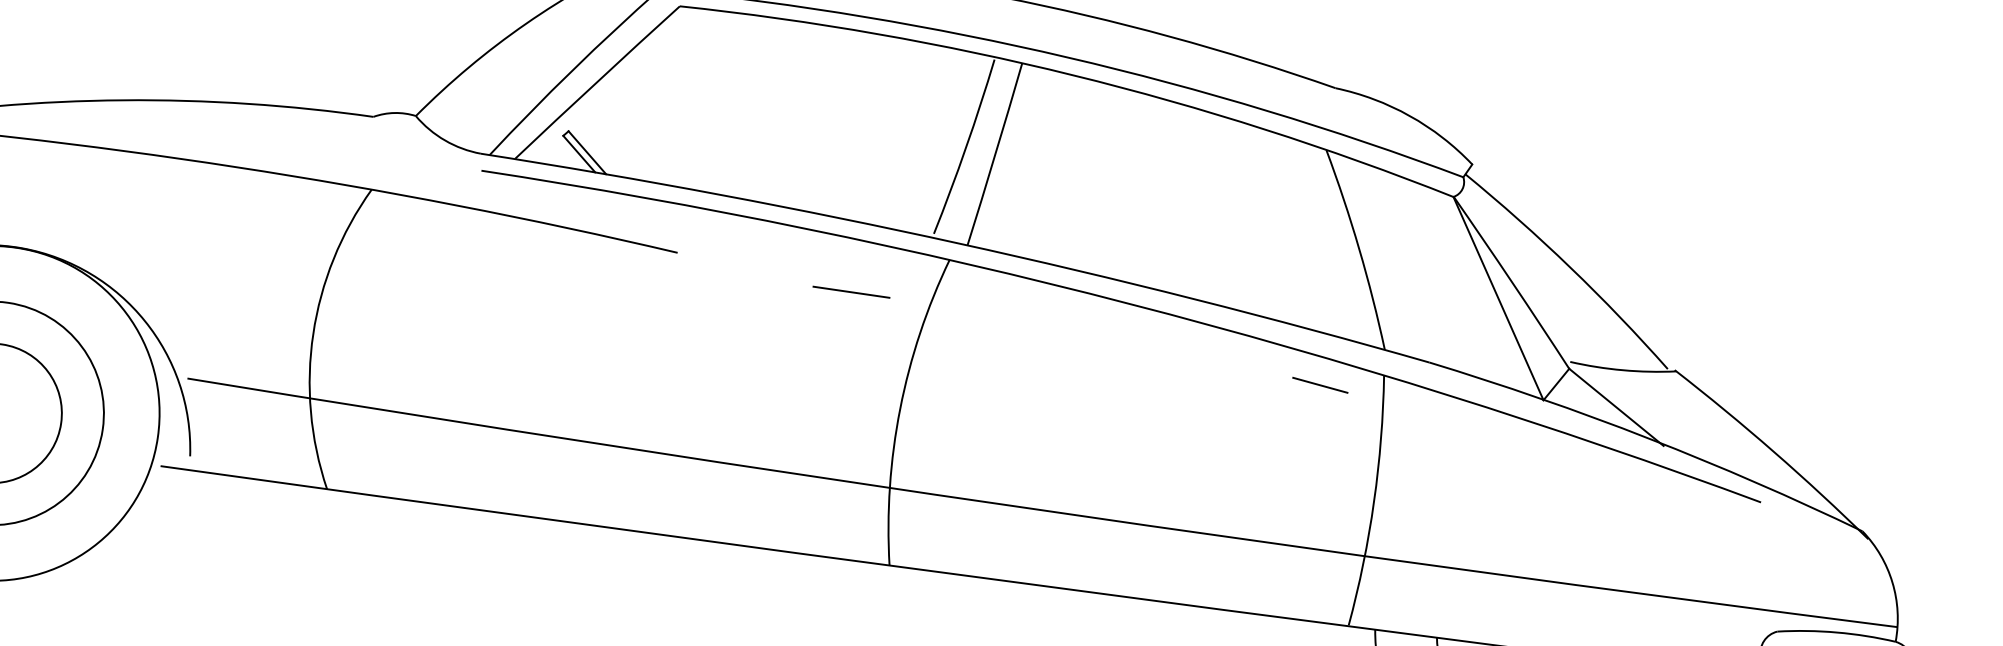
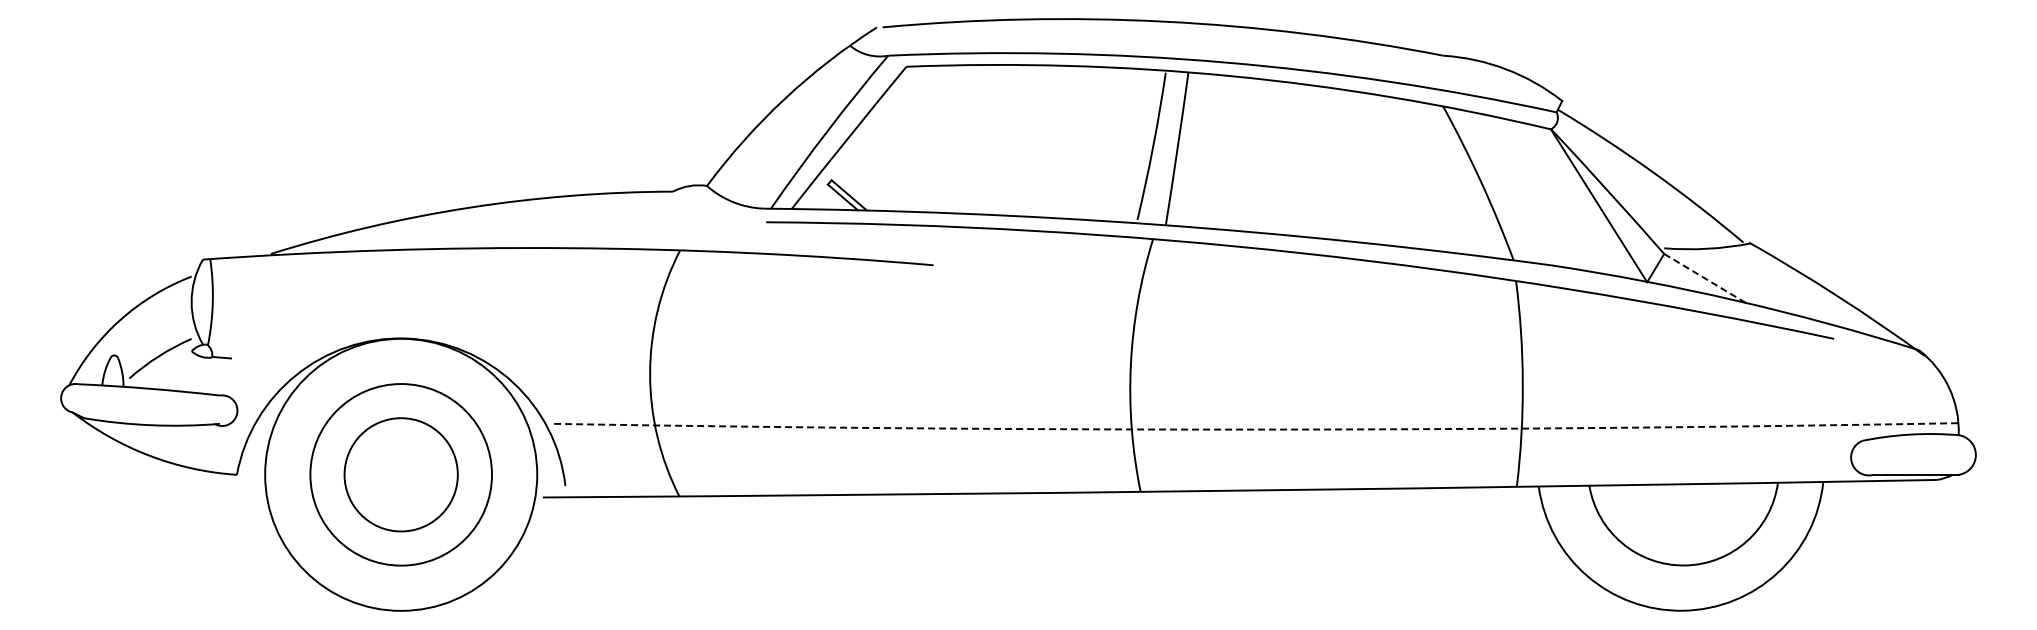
line: (850, 292) -> (1077, 276), removed
line: (1319, 385) -> (1465, 296), removed
line: (1616, 407) -> (1706, 279), solid -> dashed
arc: (1041, 510) -> (1256, 429), solid -> dashed

